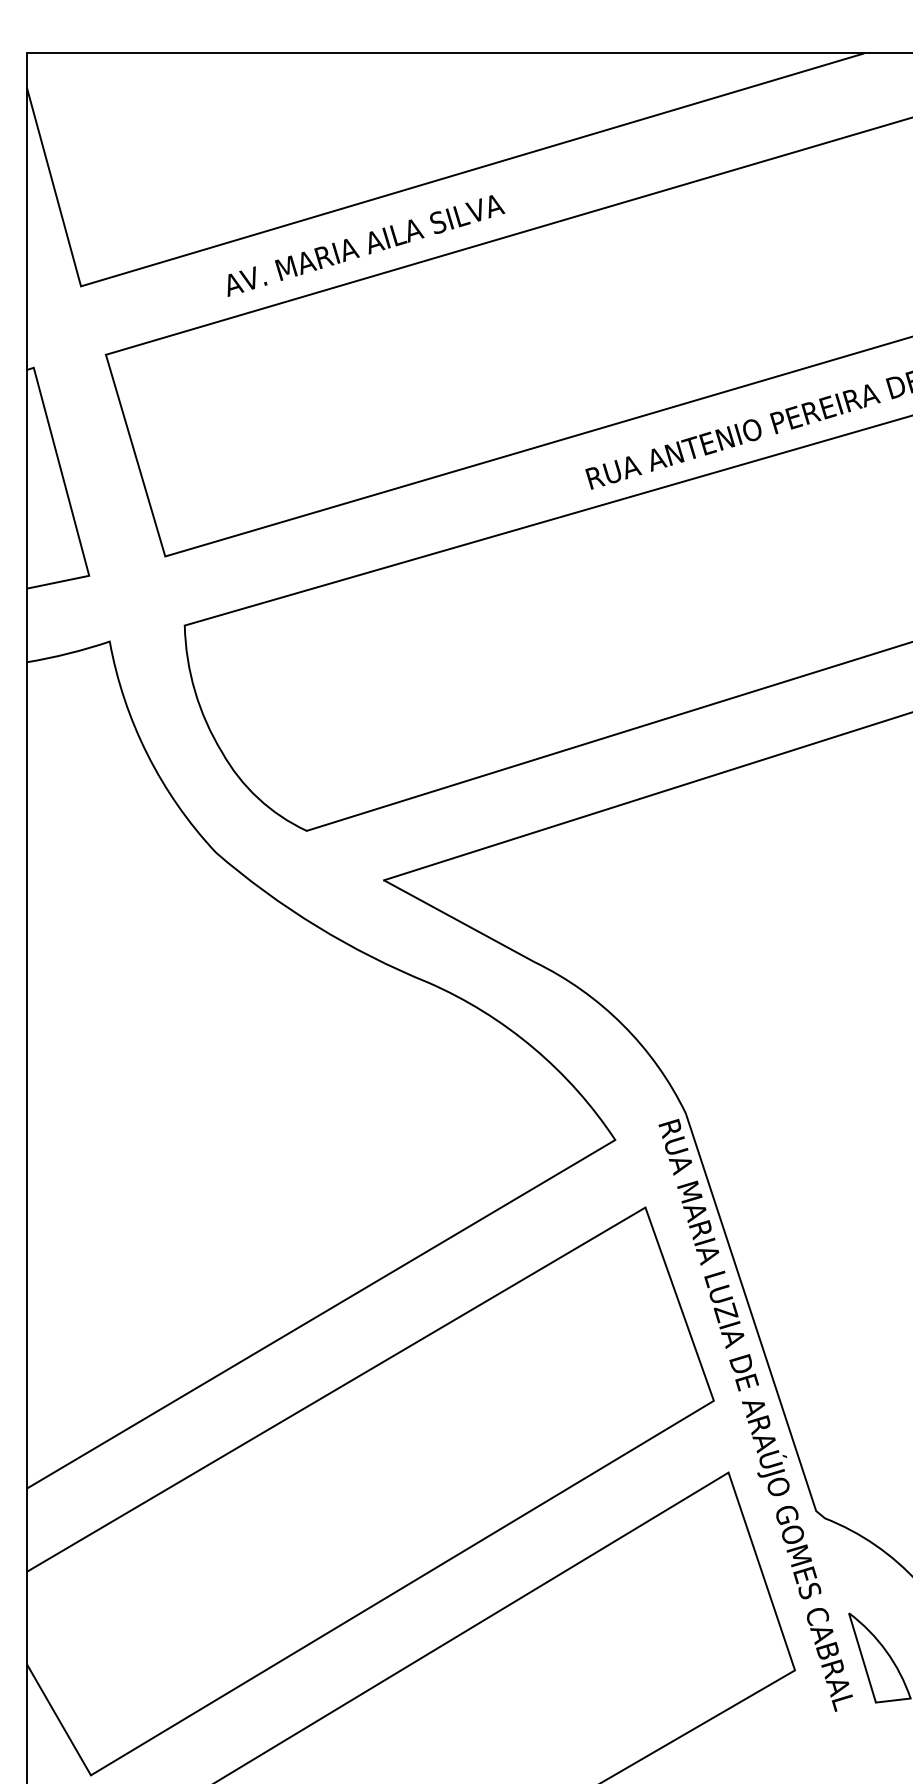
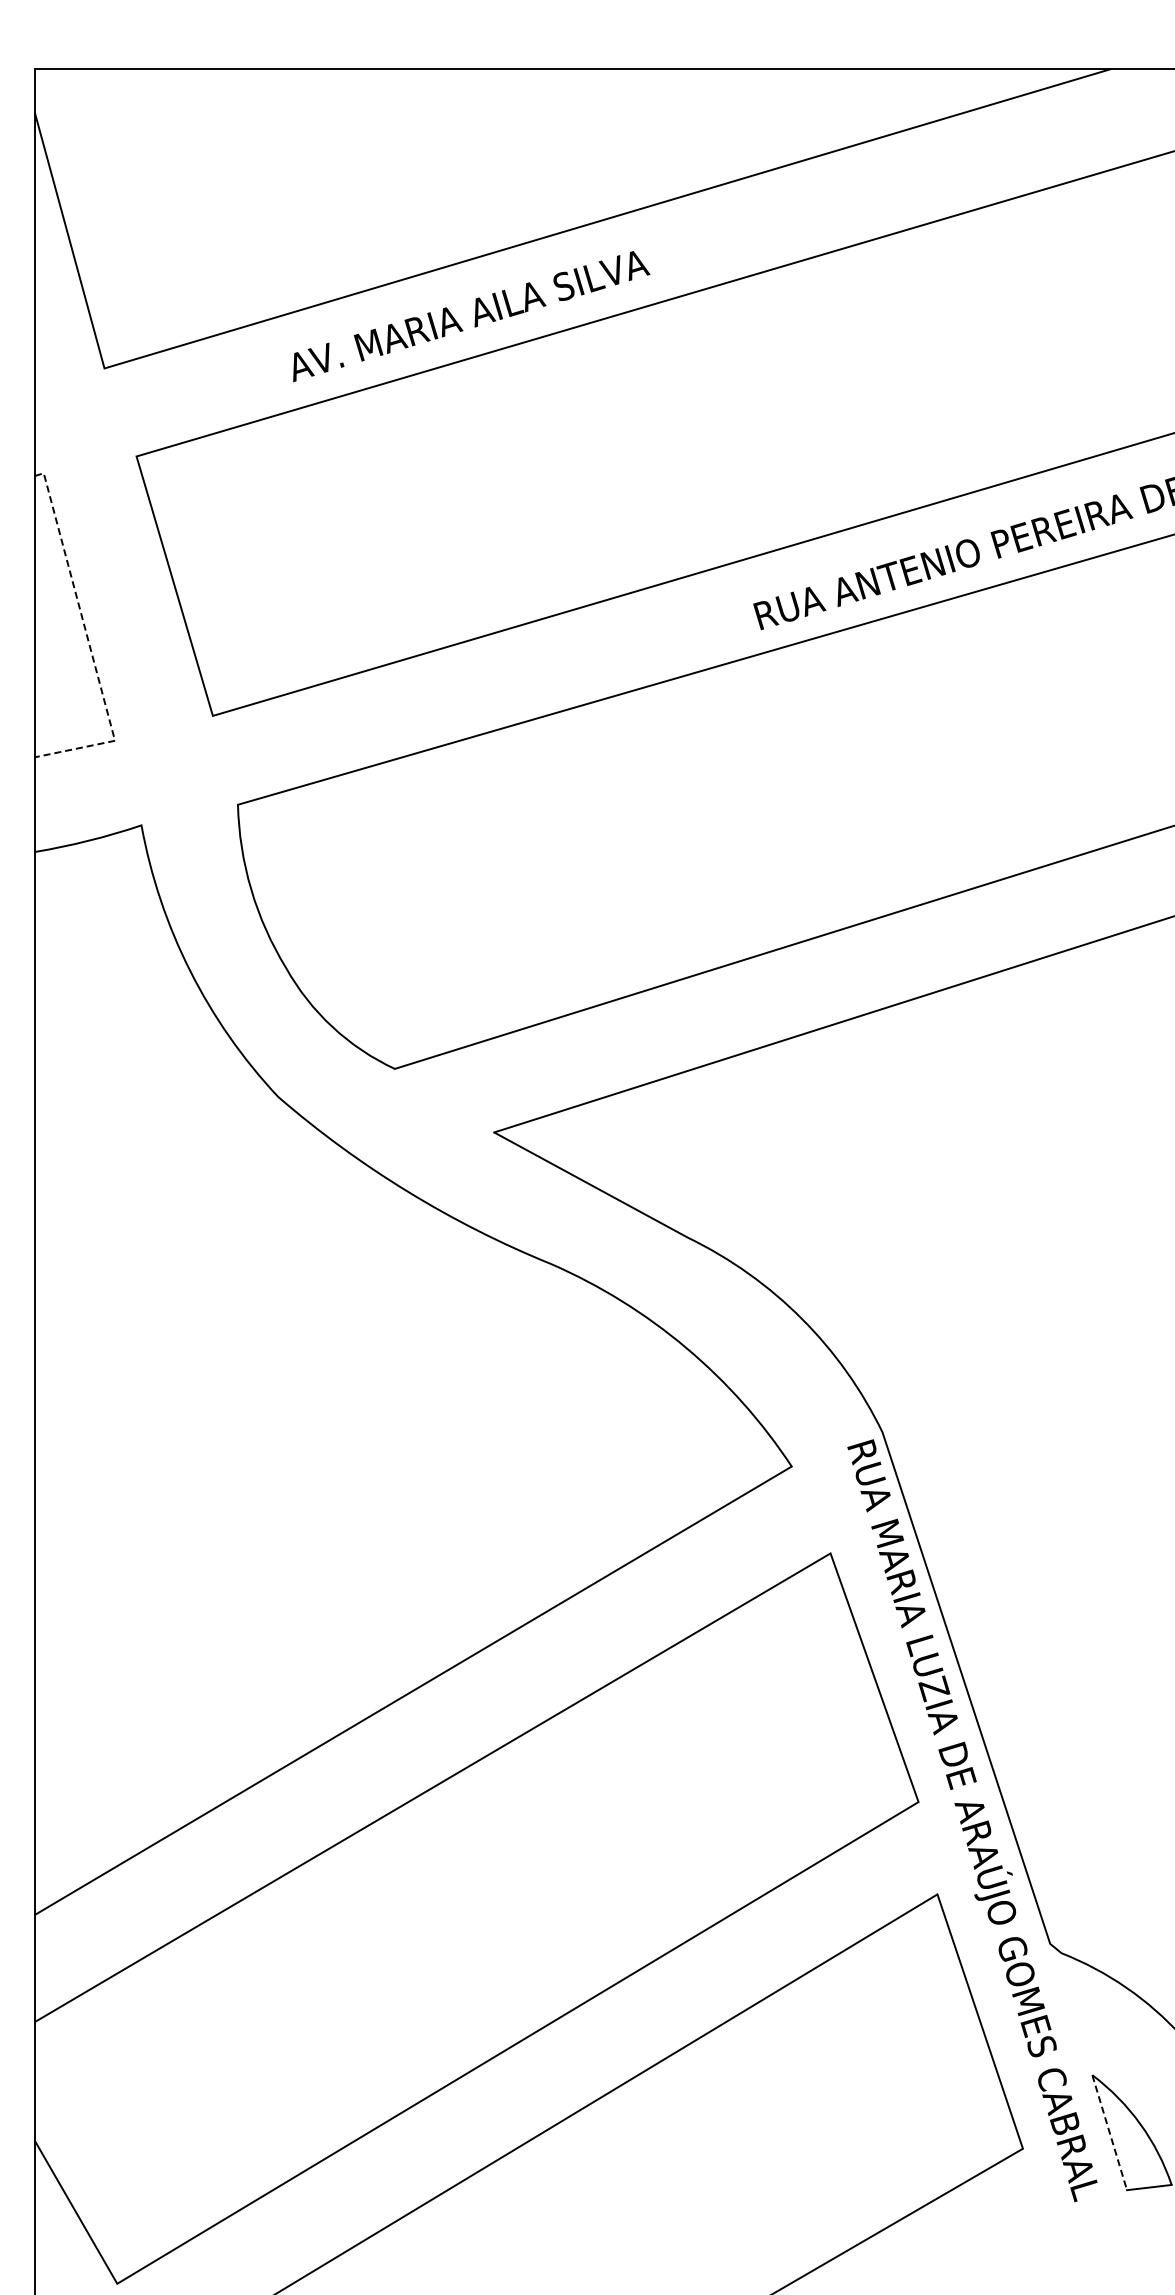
line: (68, 499) -> (88, 642), solid -> dashed
line: (862, 1658) -> (1109, 2133), solid -> dashed

